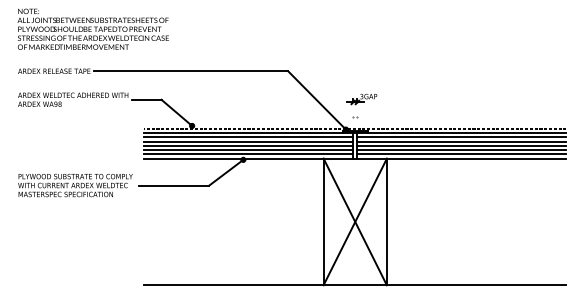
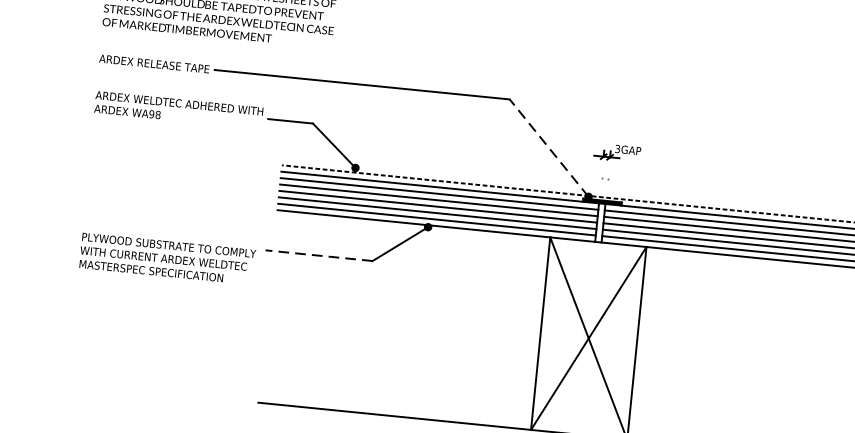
line: (316, 100) -> (548, 148), solid -> dashed
text: (75, 185) -> (167, 258), moved
line: (173, 185) -> (318, 255), solid -> dashed

